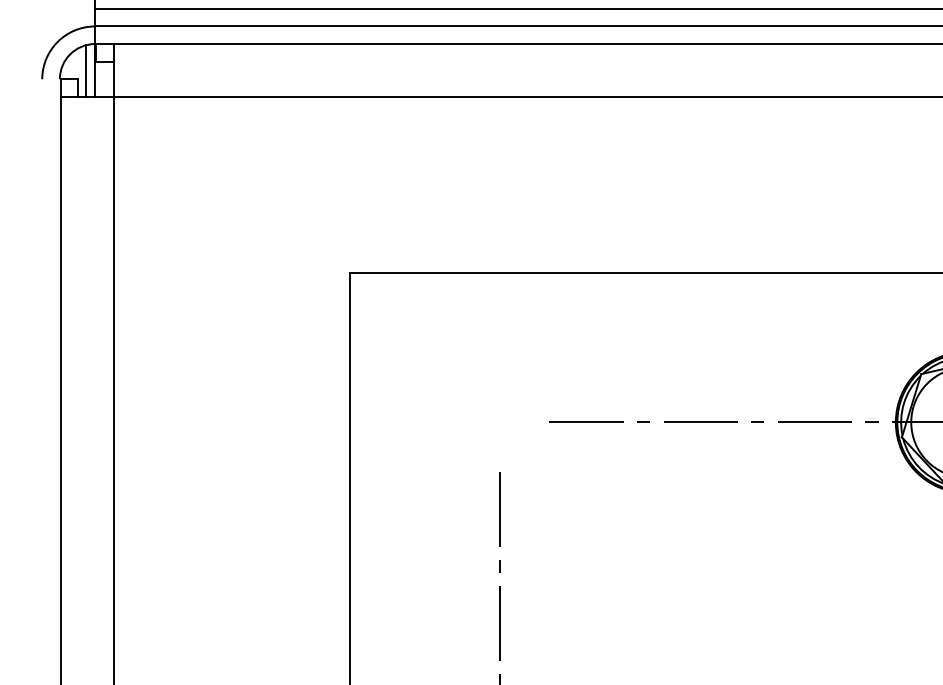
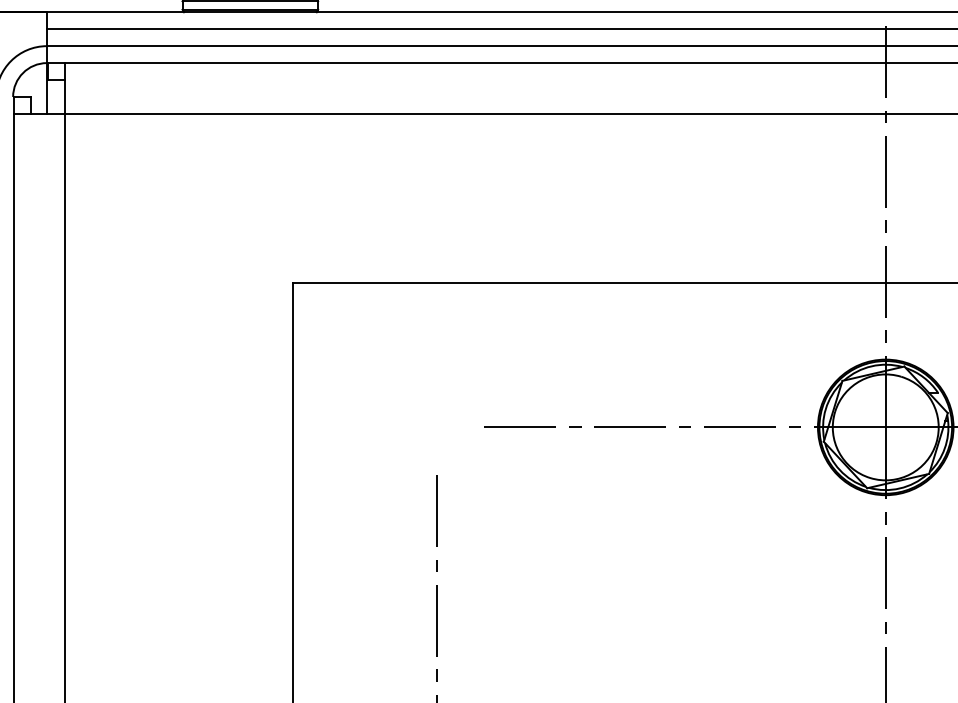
line: (86, 70) -> (38, 88), removed

